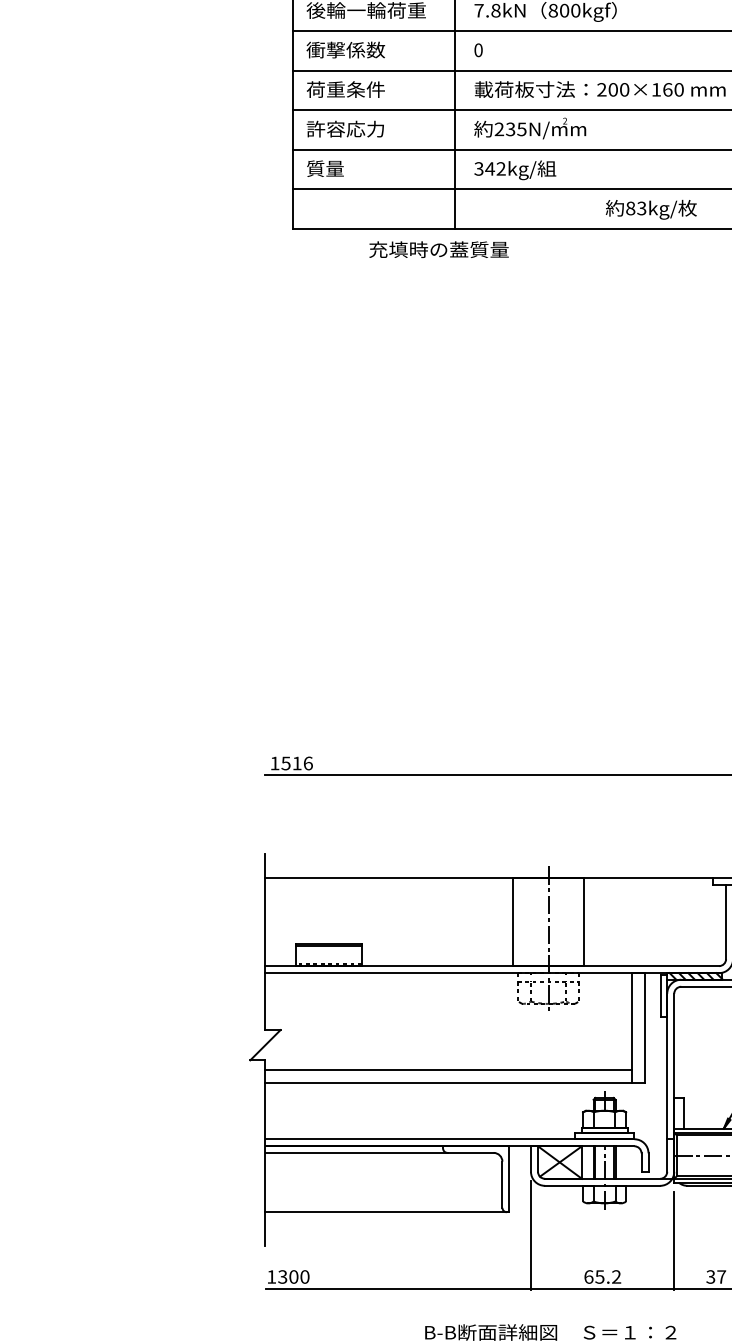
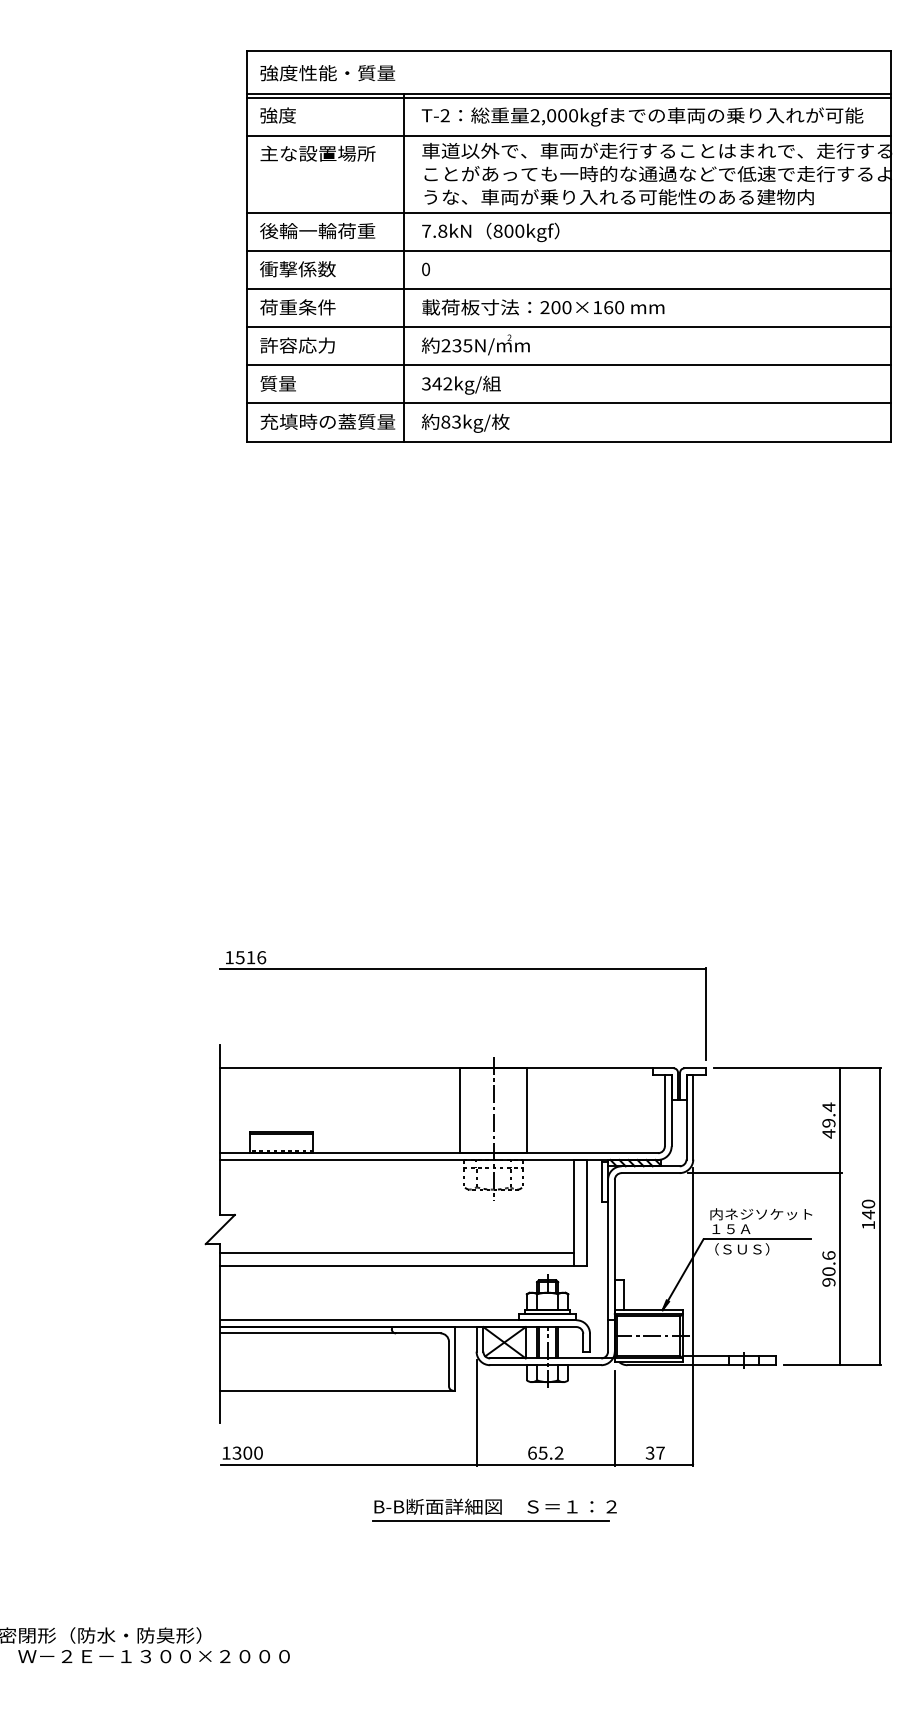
text: (651, 208) -> (465, 422), moved
text: (438, 249) -> (327, 421), moved

